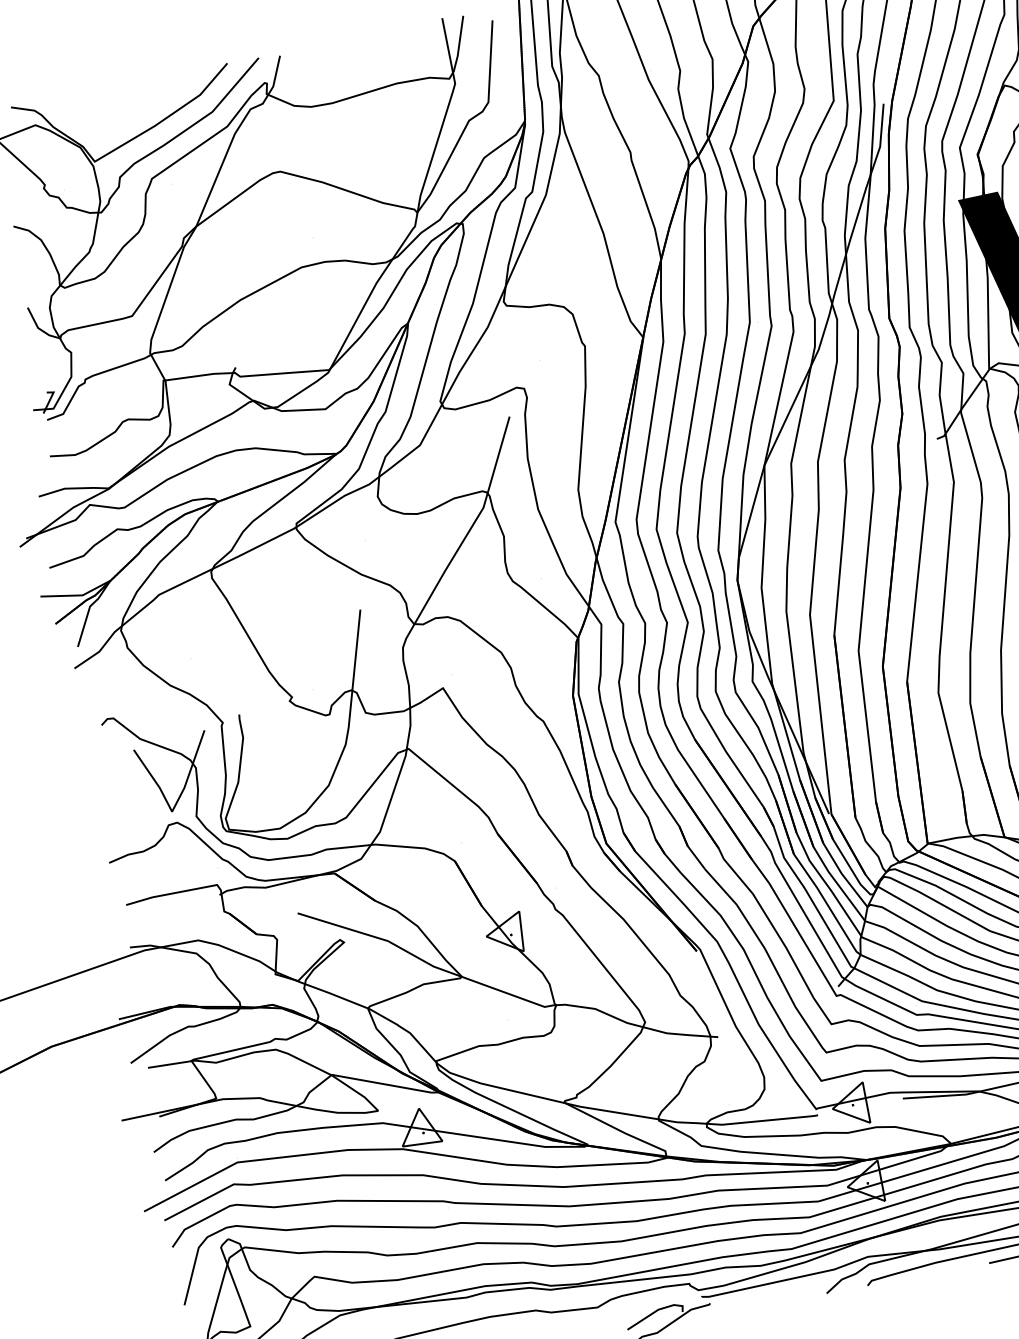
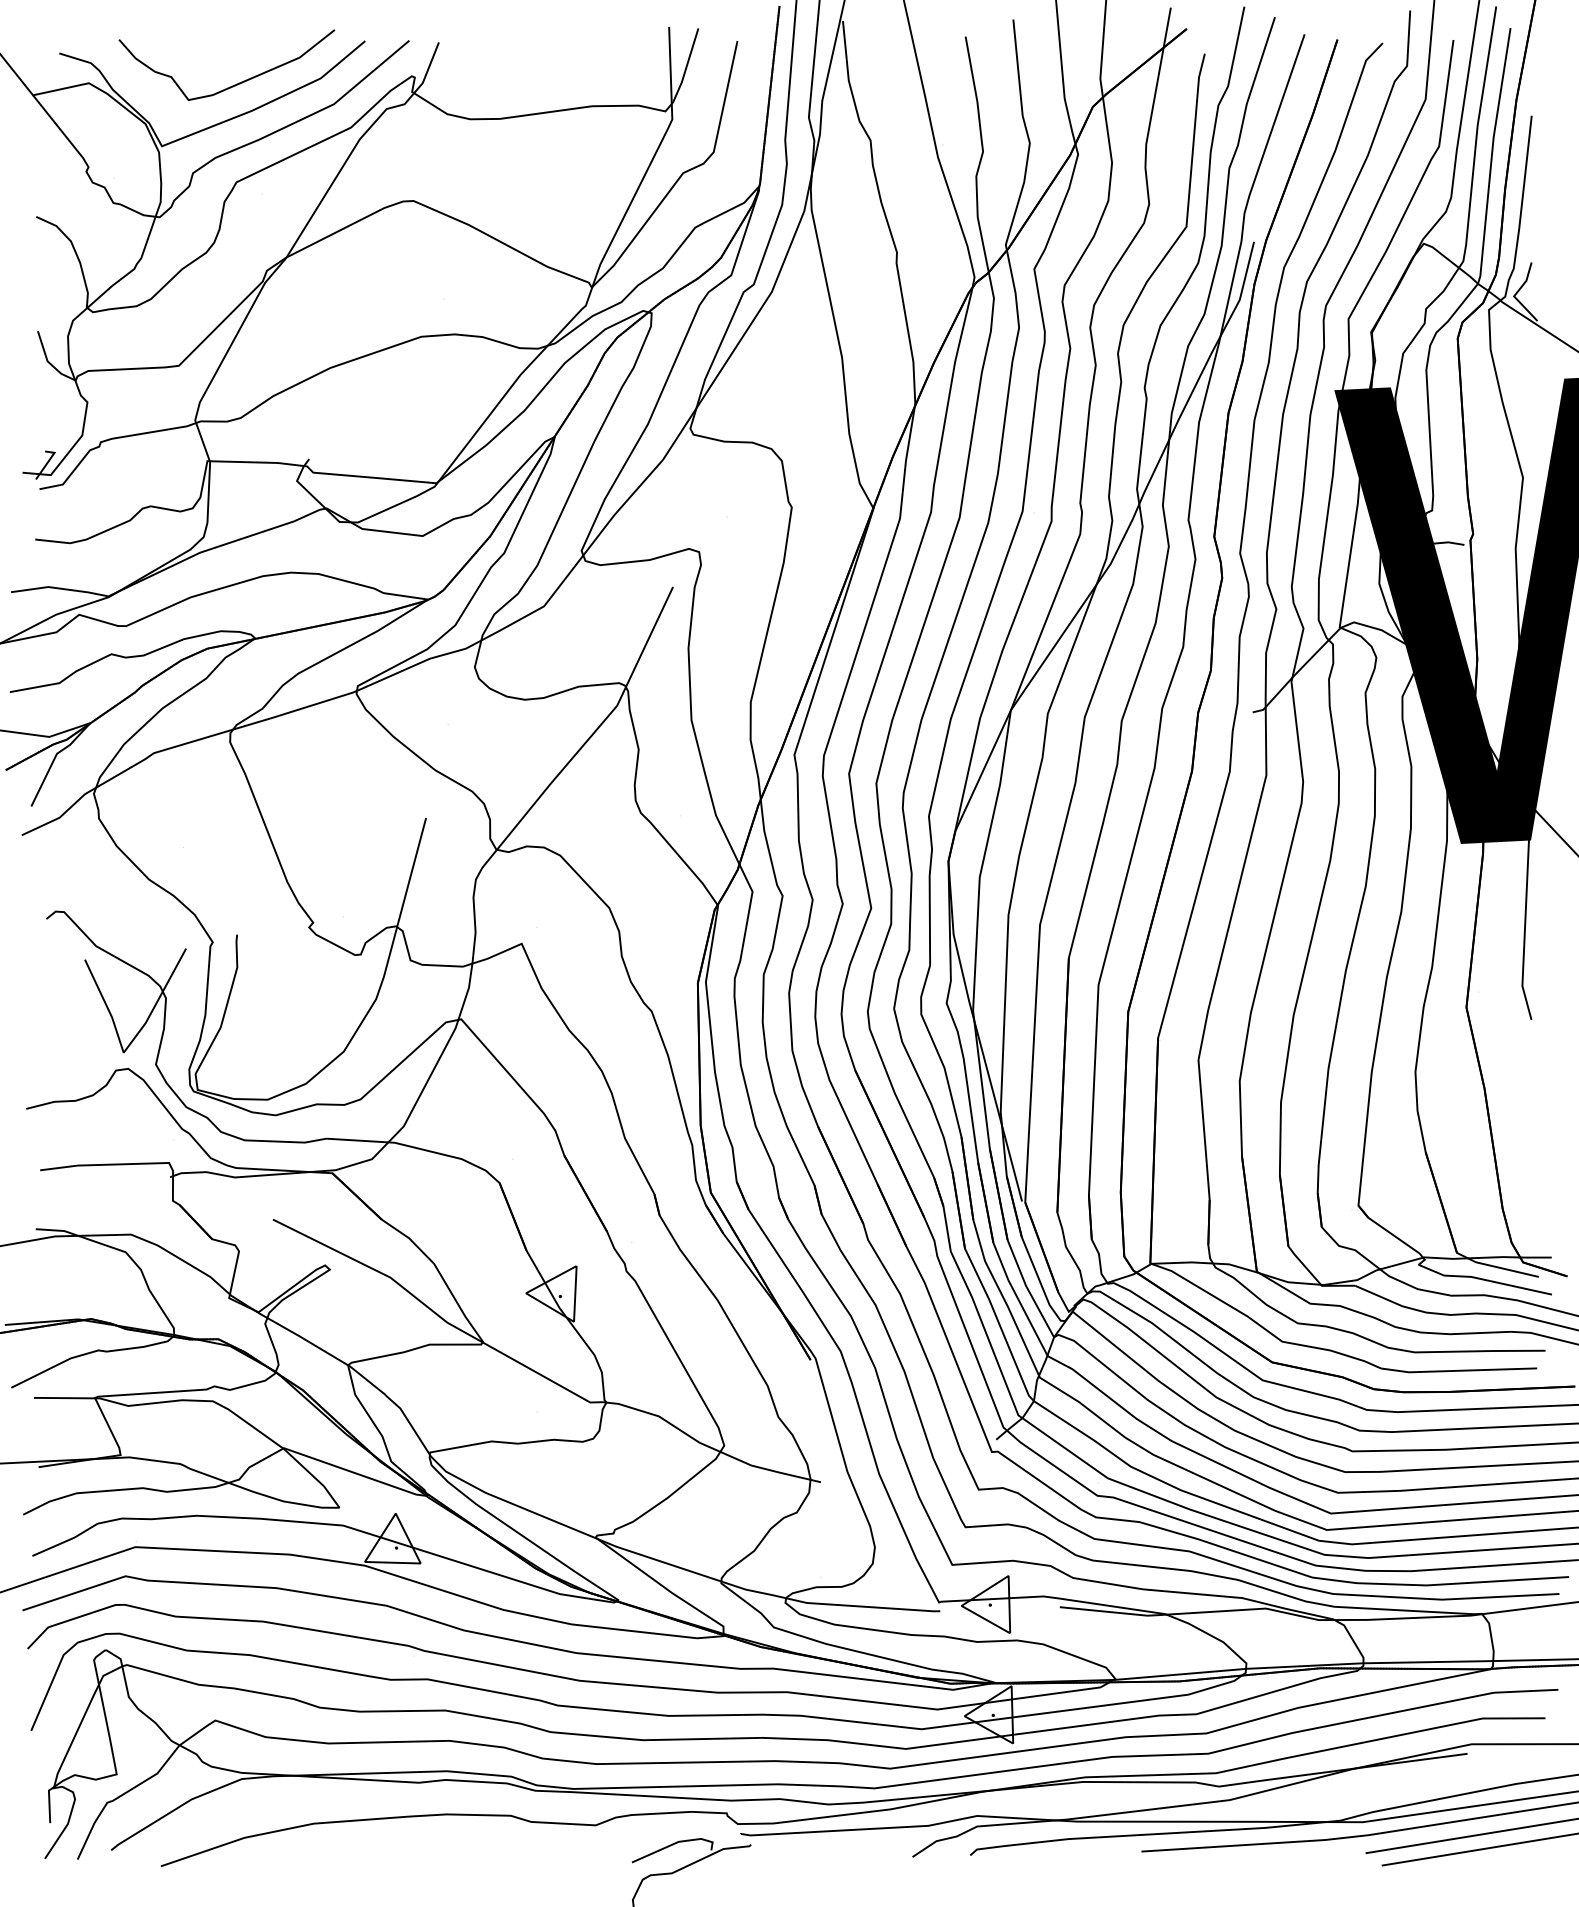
curve: (140, 108) -> (236, 83), added

